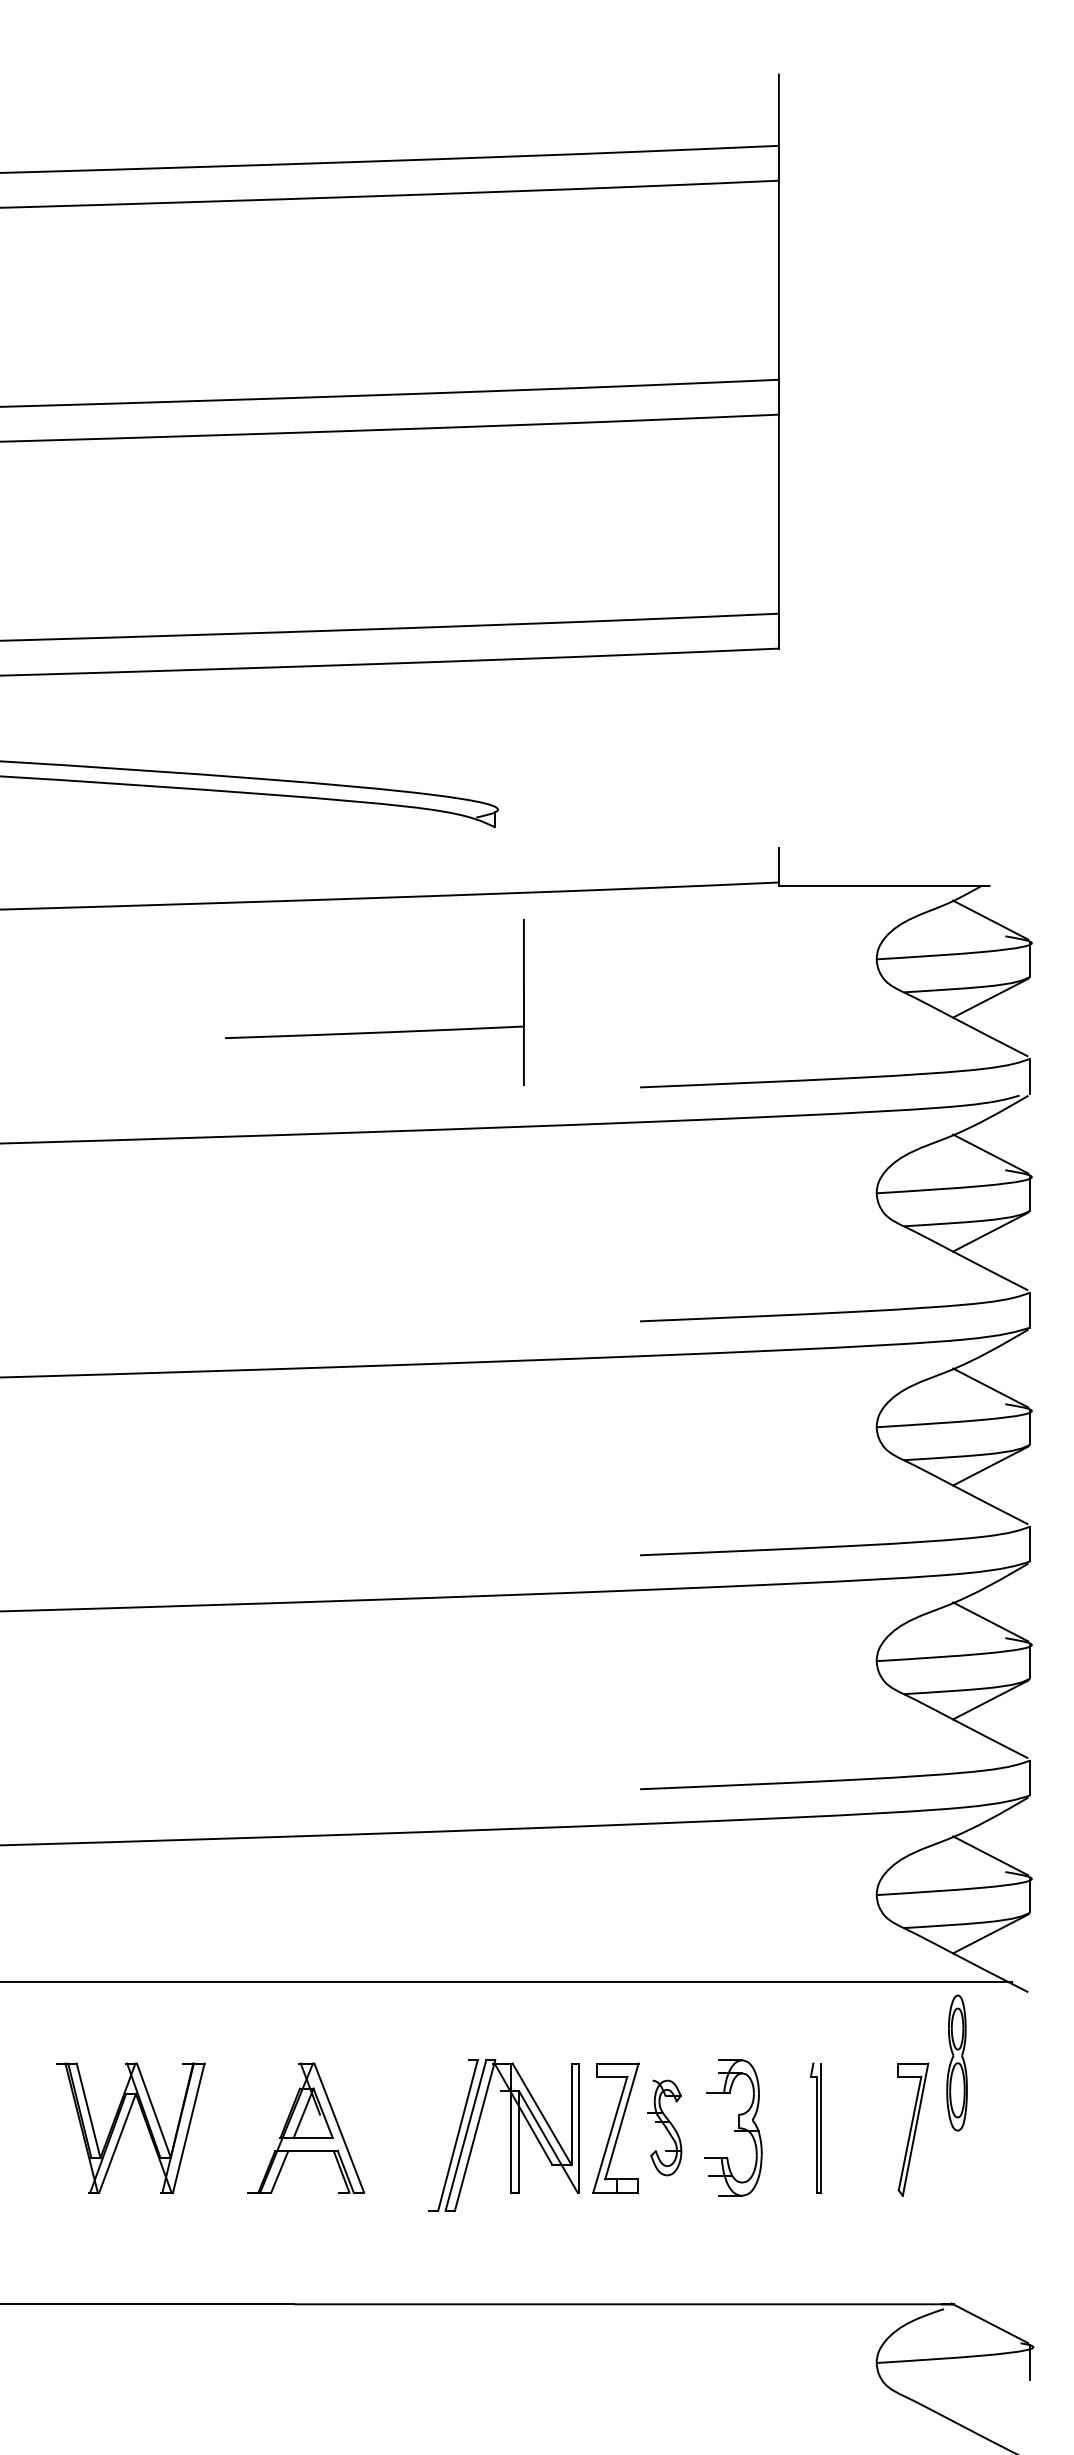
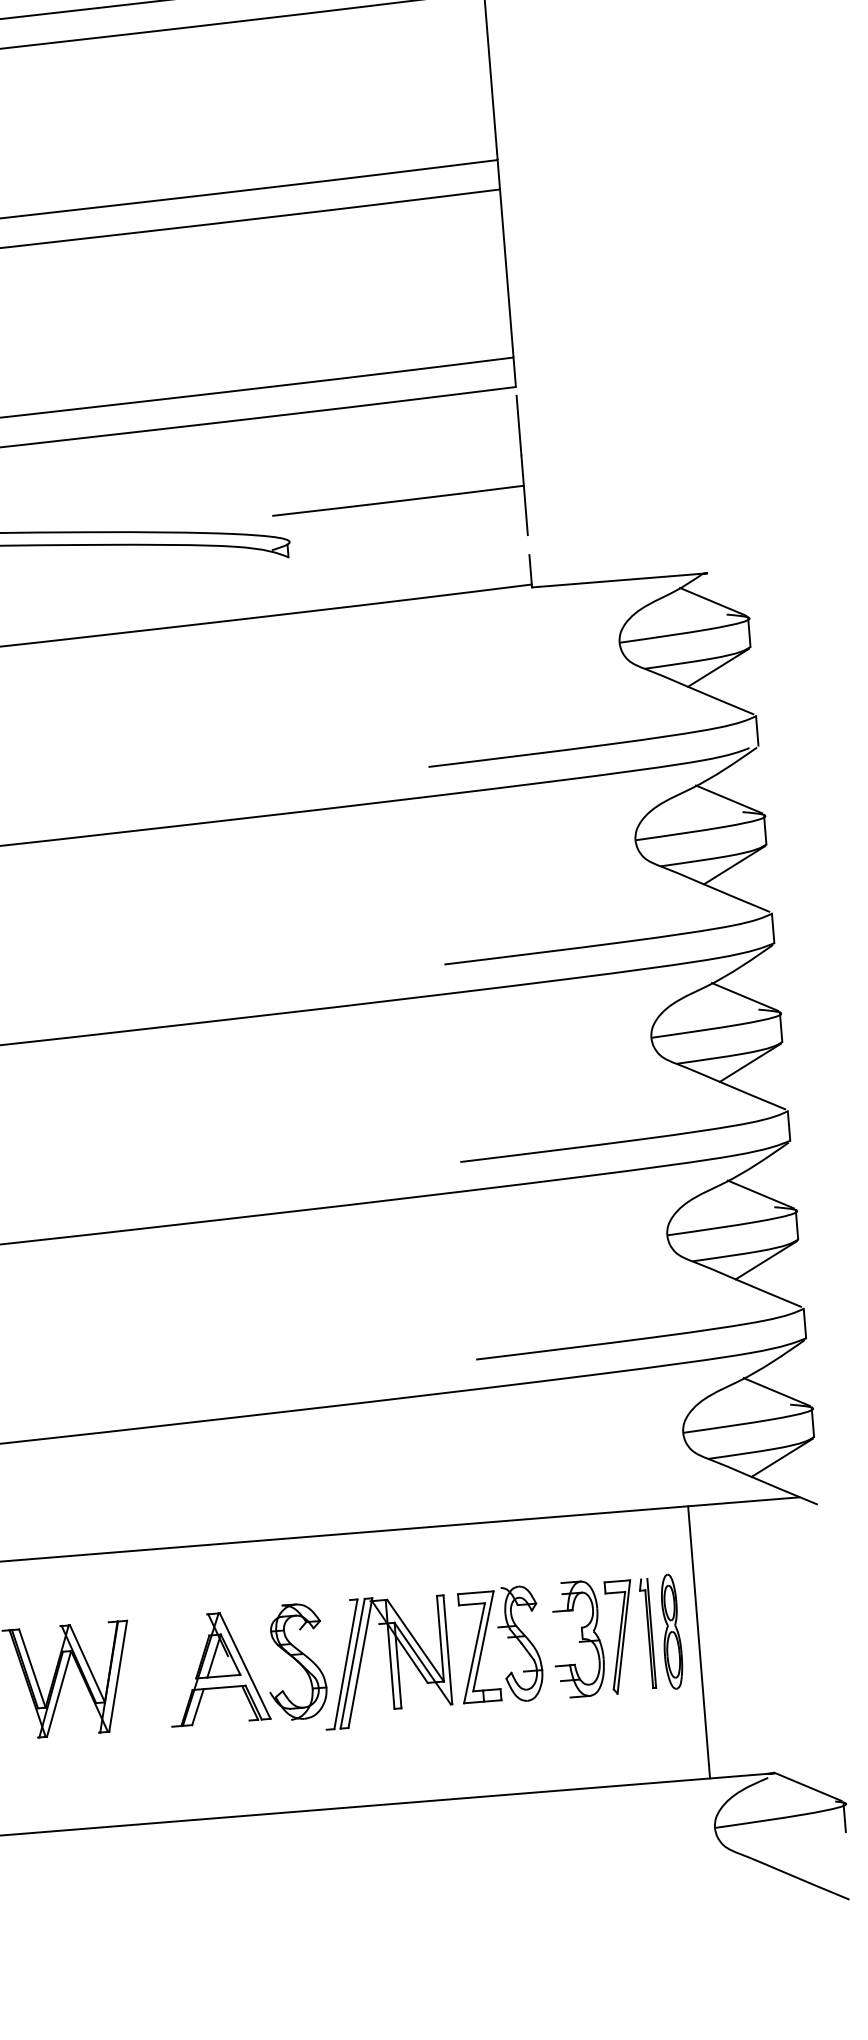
part: (374, 1031) -> (398, 500), moved
part: (956, 2062) -> (670, 1631), moved
part: (399, 2127) -> (296, 1661), added
part: (664, 2127) -> (519, 1643), size x1.43
part: (913, 2129) -> (622, 1637), moved
line: (875, 2142) -> (698, 1641), added

